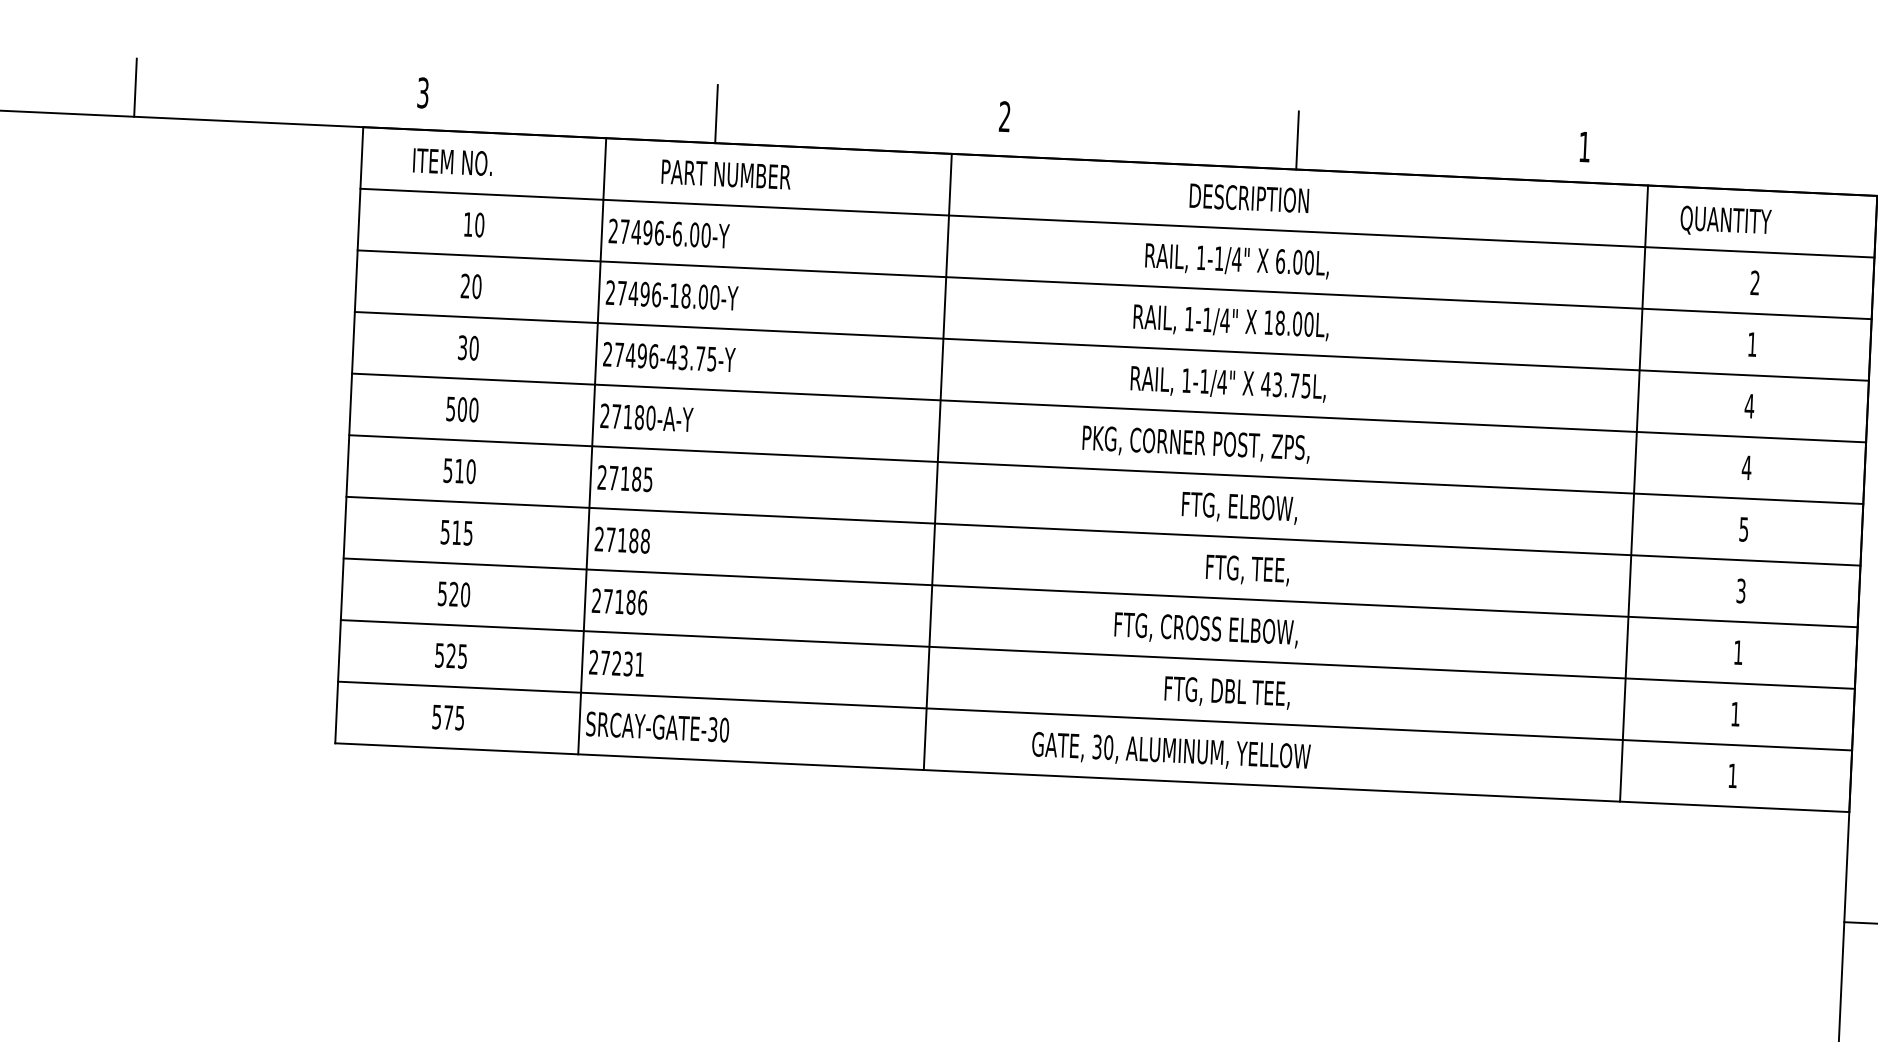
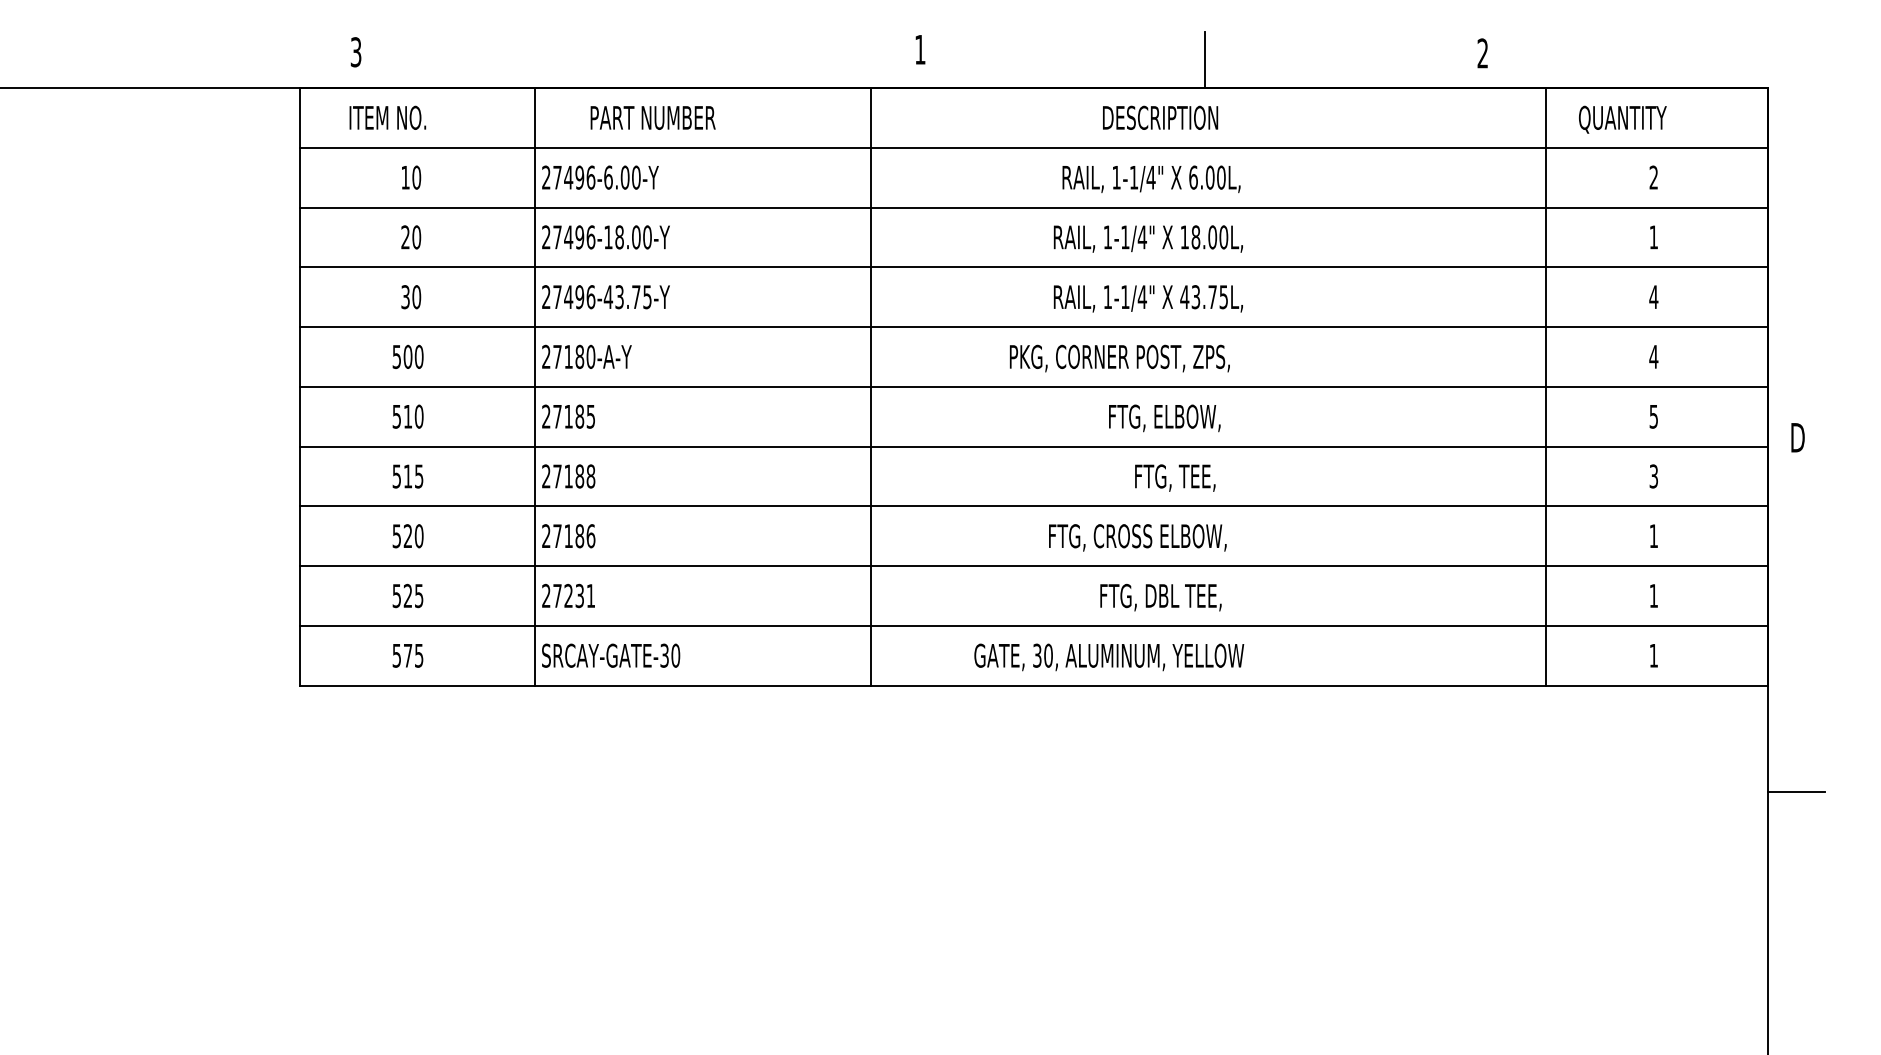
line: (135, 87) -> (77, 59), removed
line: (717, 113) -> (641, 59), removed
text: (1005, 116) -> (920, 49), 2 -> 1
text: (1584, 147) -> (1482, 53), 1 -> 2

